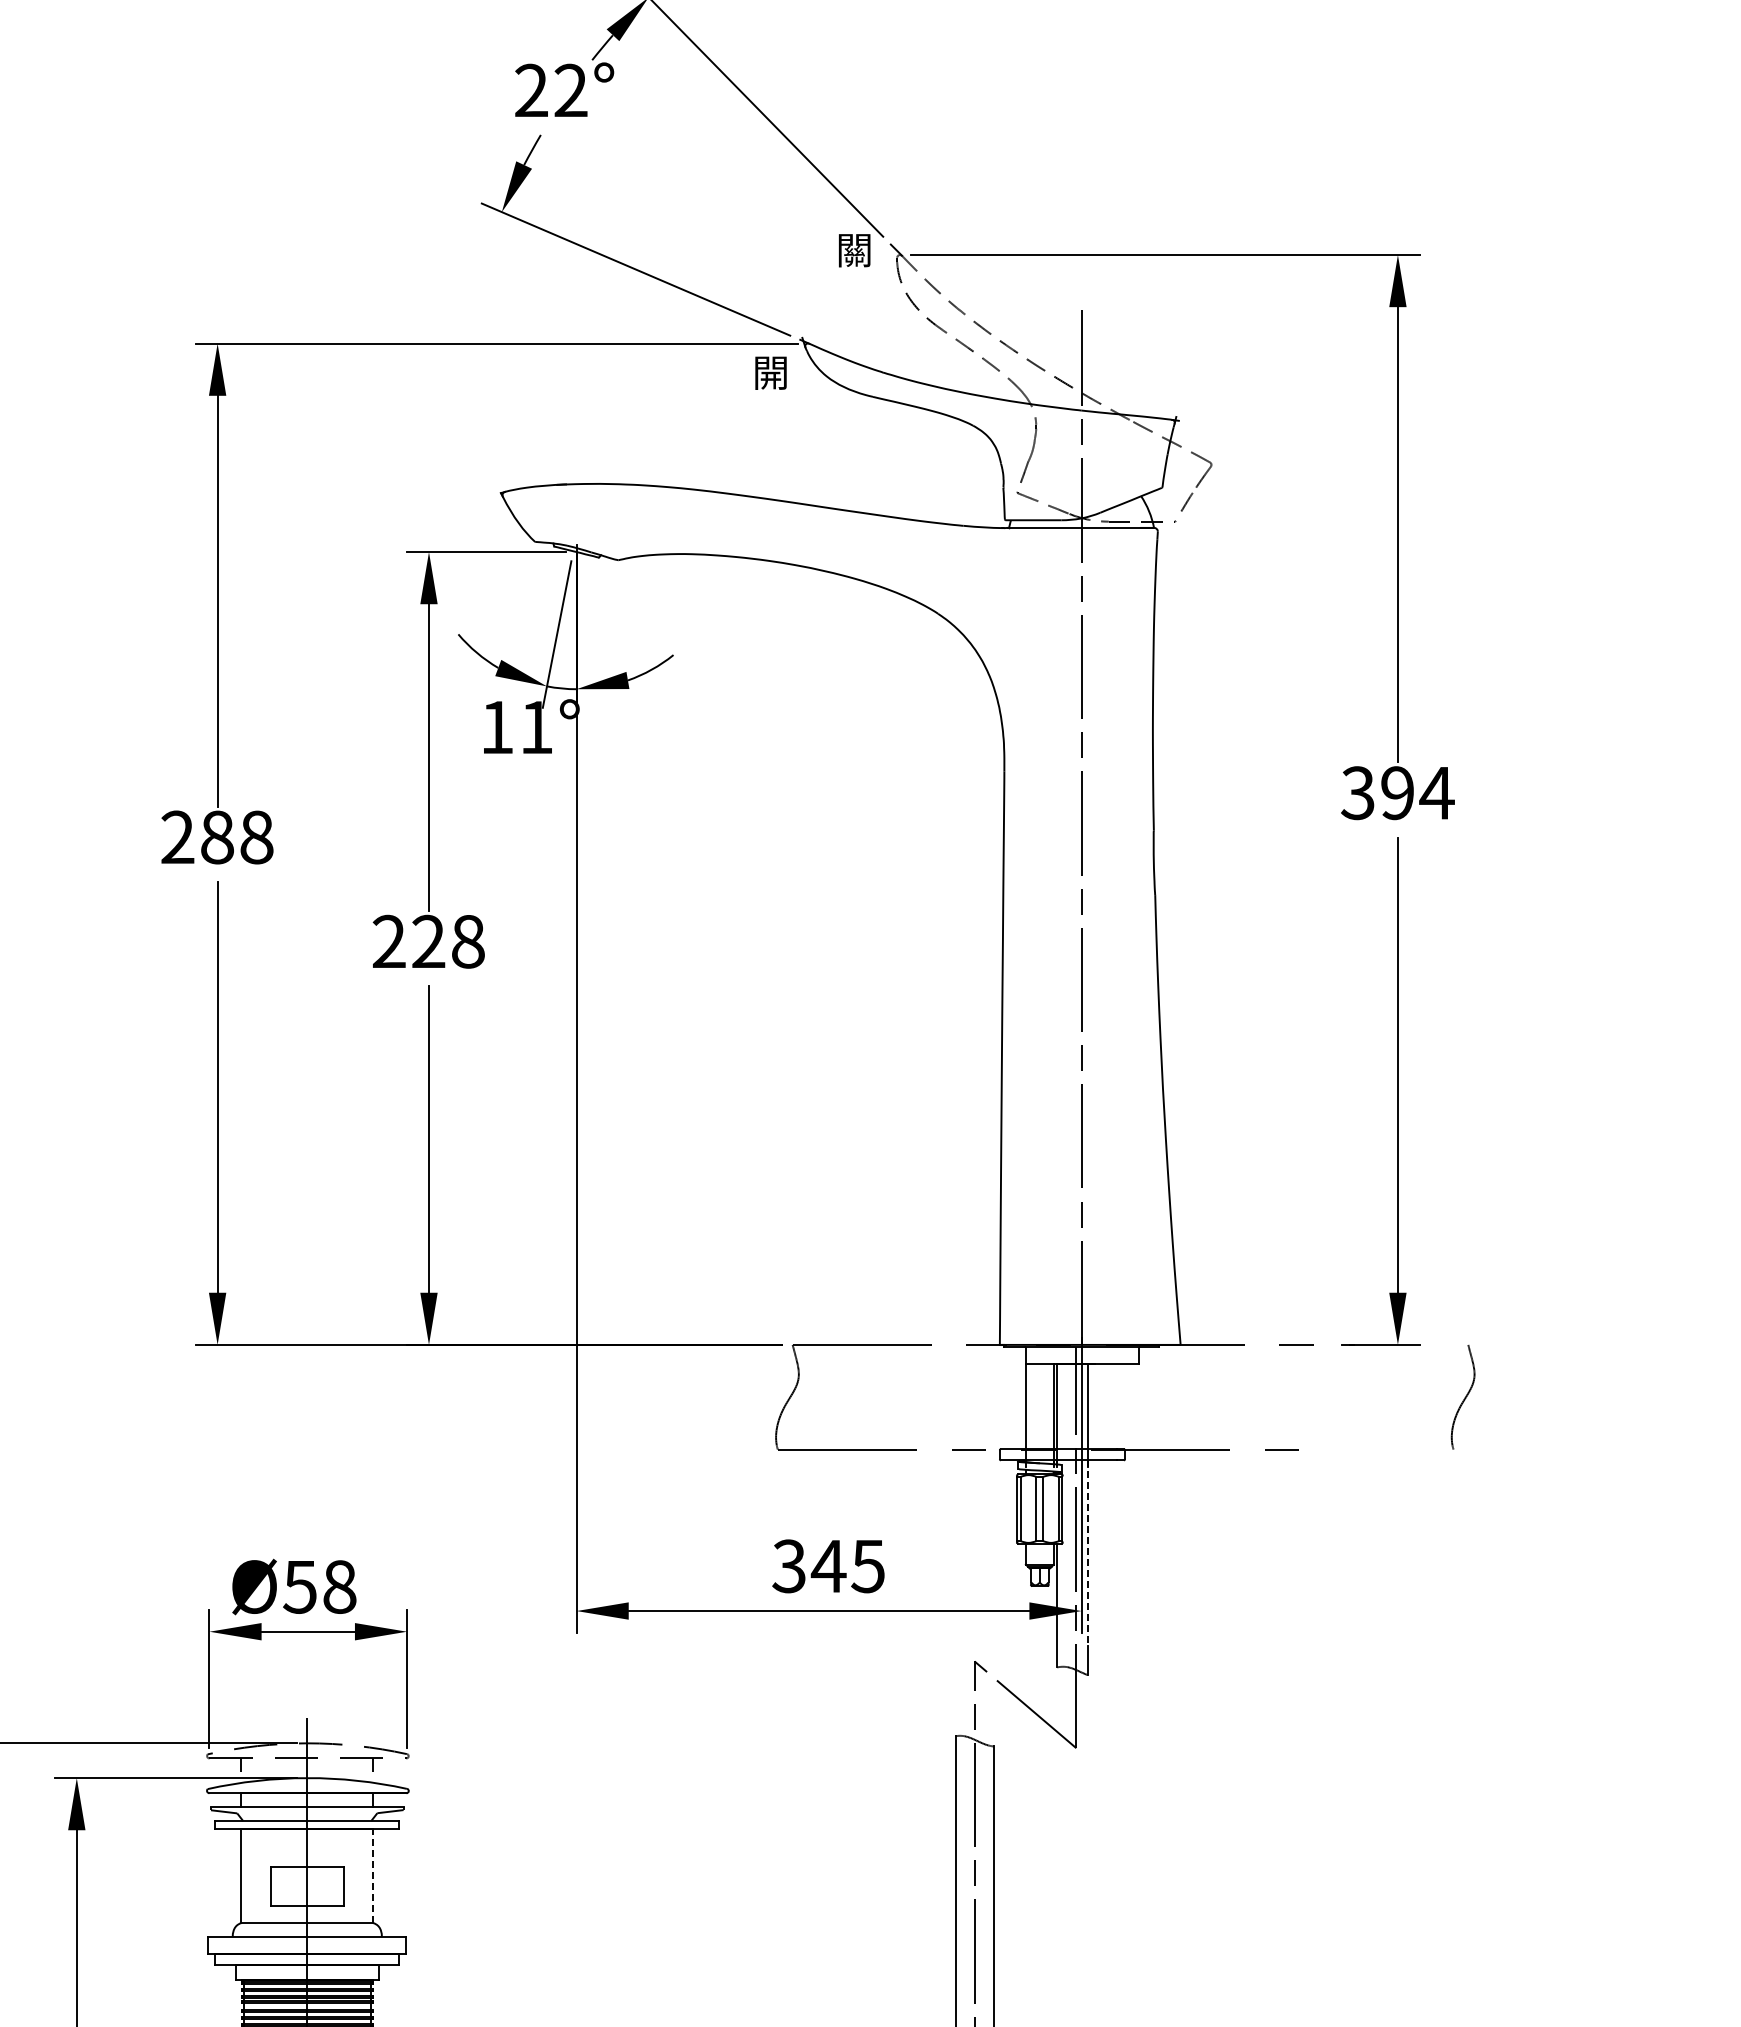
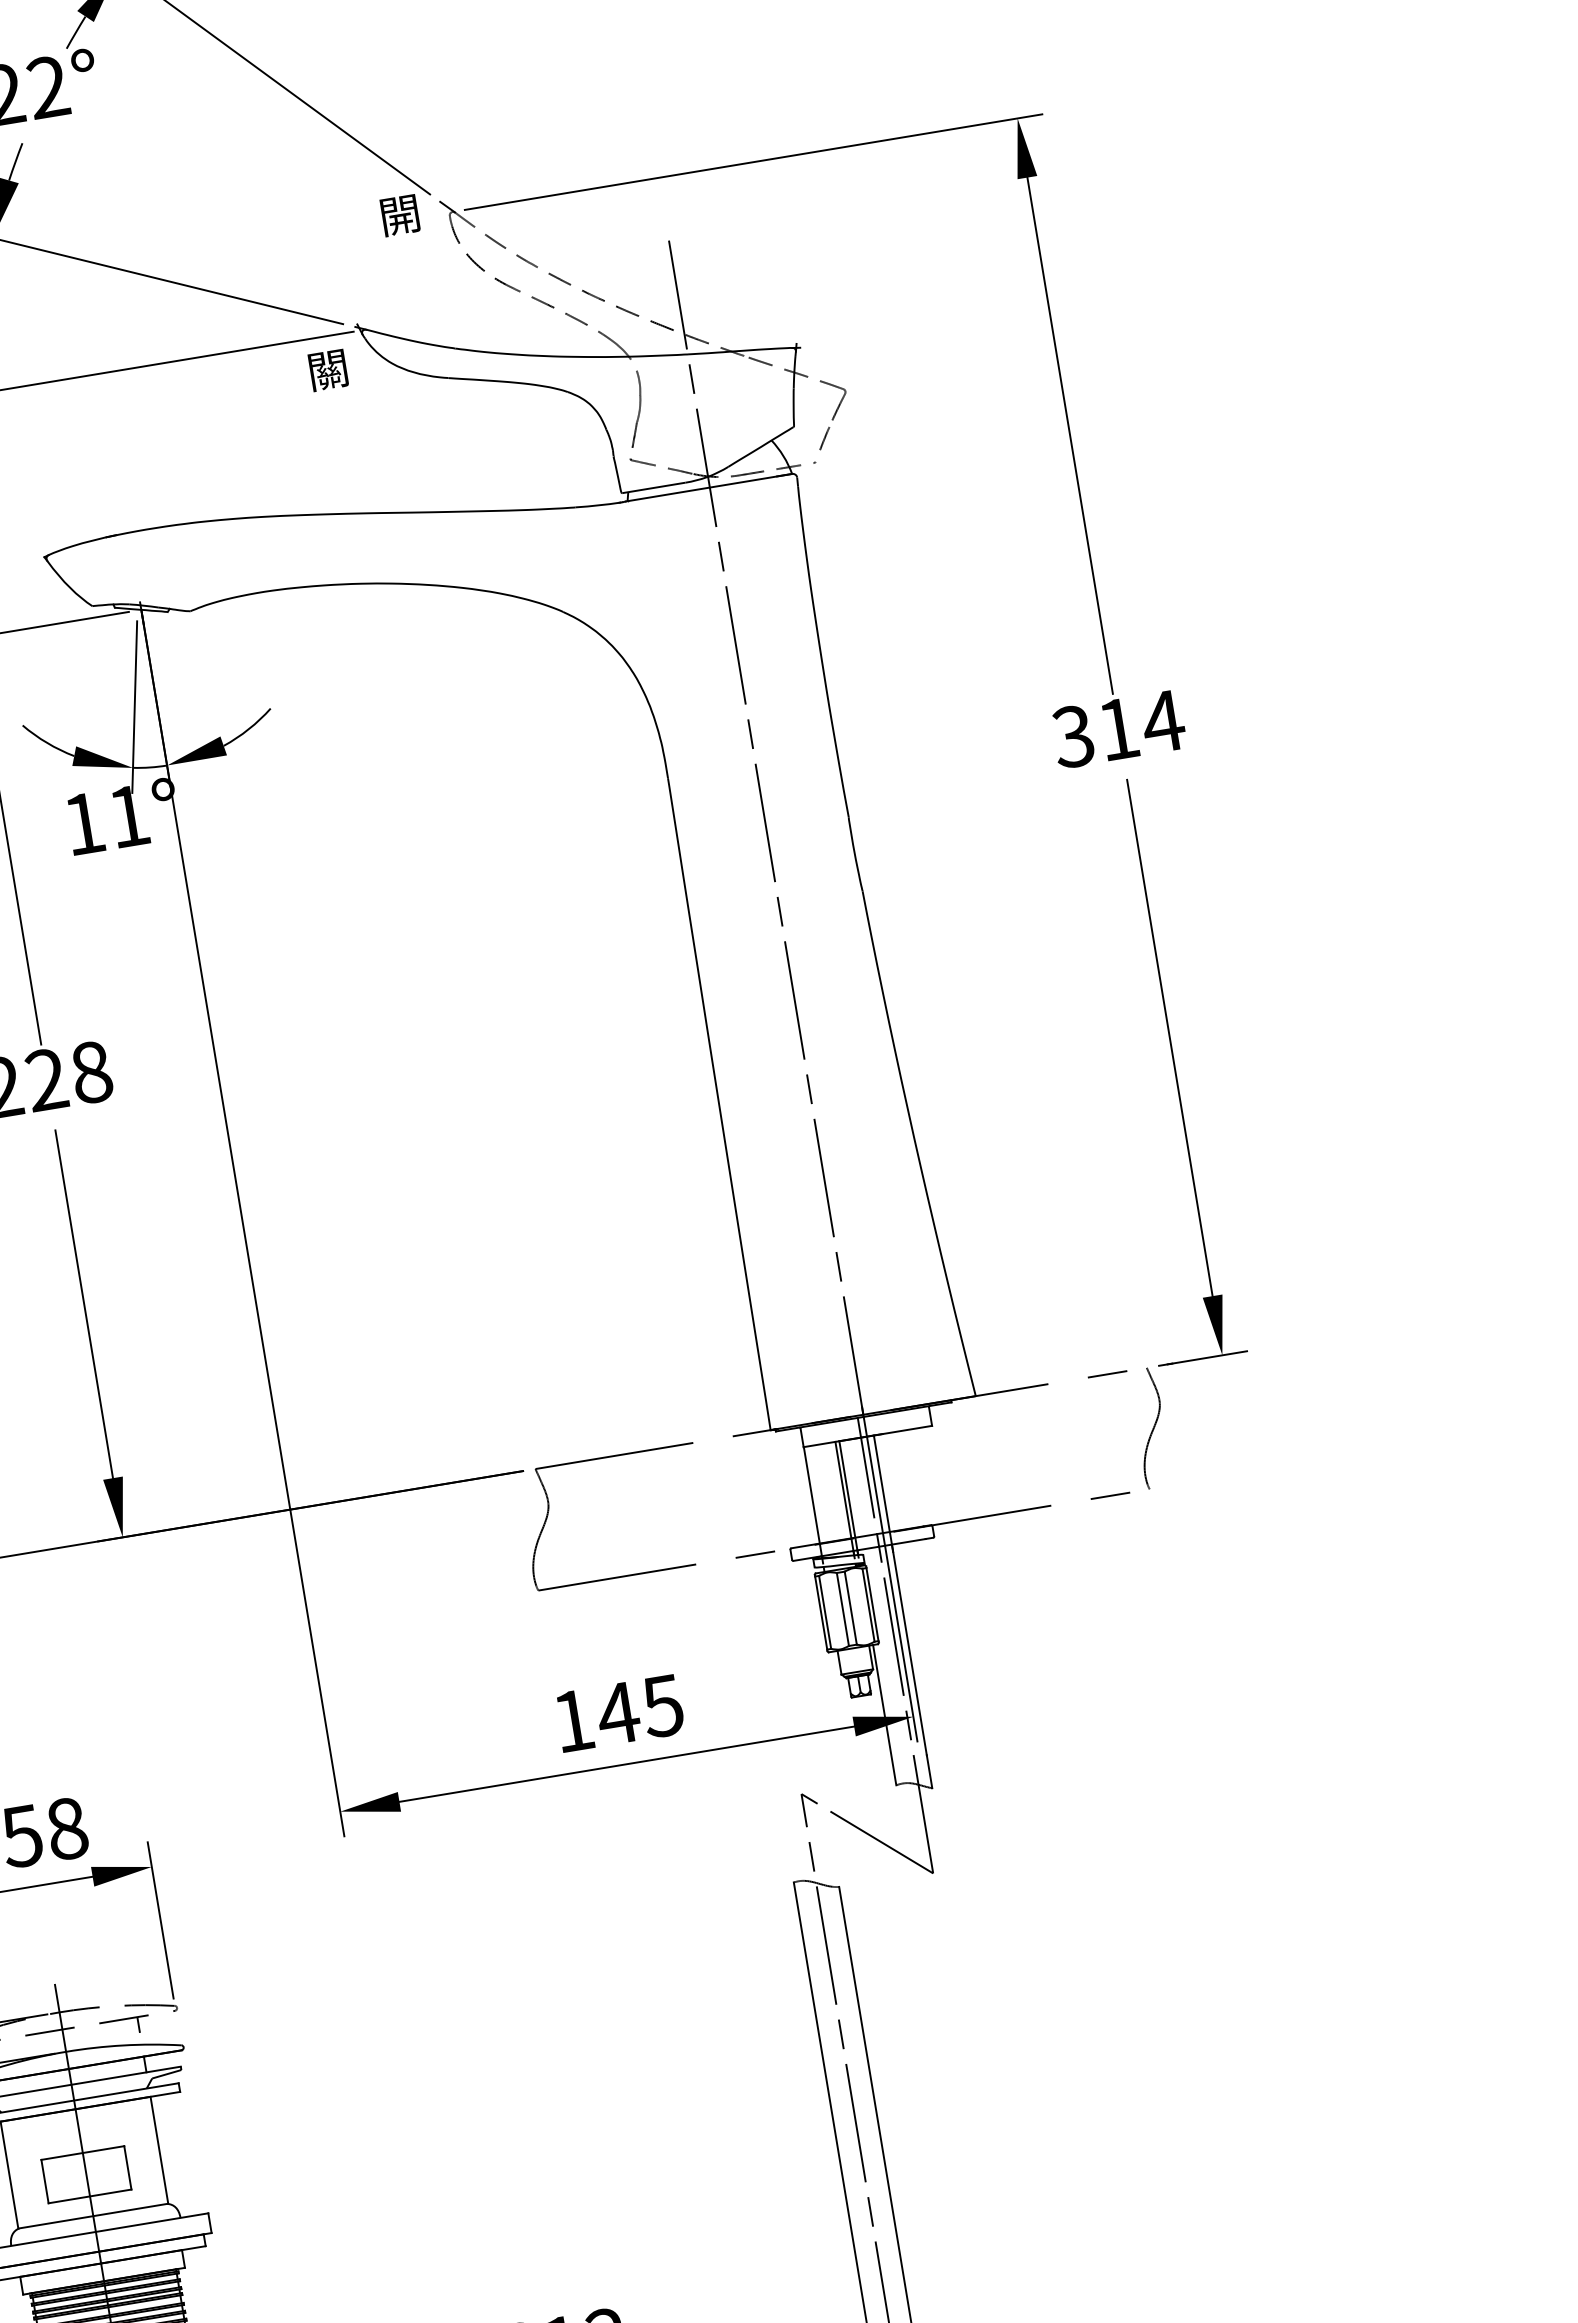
text: (855, 250) -> (401, 215), 關 -> 開
text: (772, 373) -> (330, 370), 開 -> 關
text: (1397, 793) -> (1118, 729), 394 -> 314
curve: (1464, 1397) -> (1152, 1428), moved
line: (1087, 1553) -> (909, 1650), dashed -> solid
text: (788, 1566) -> (572, 1721), 345 -> 145
line: (373, 1875) -> (159, 2149), dashed -> solid

